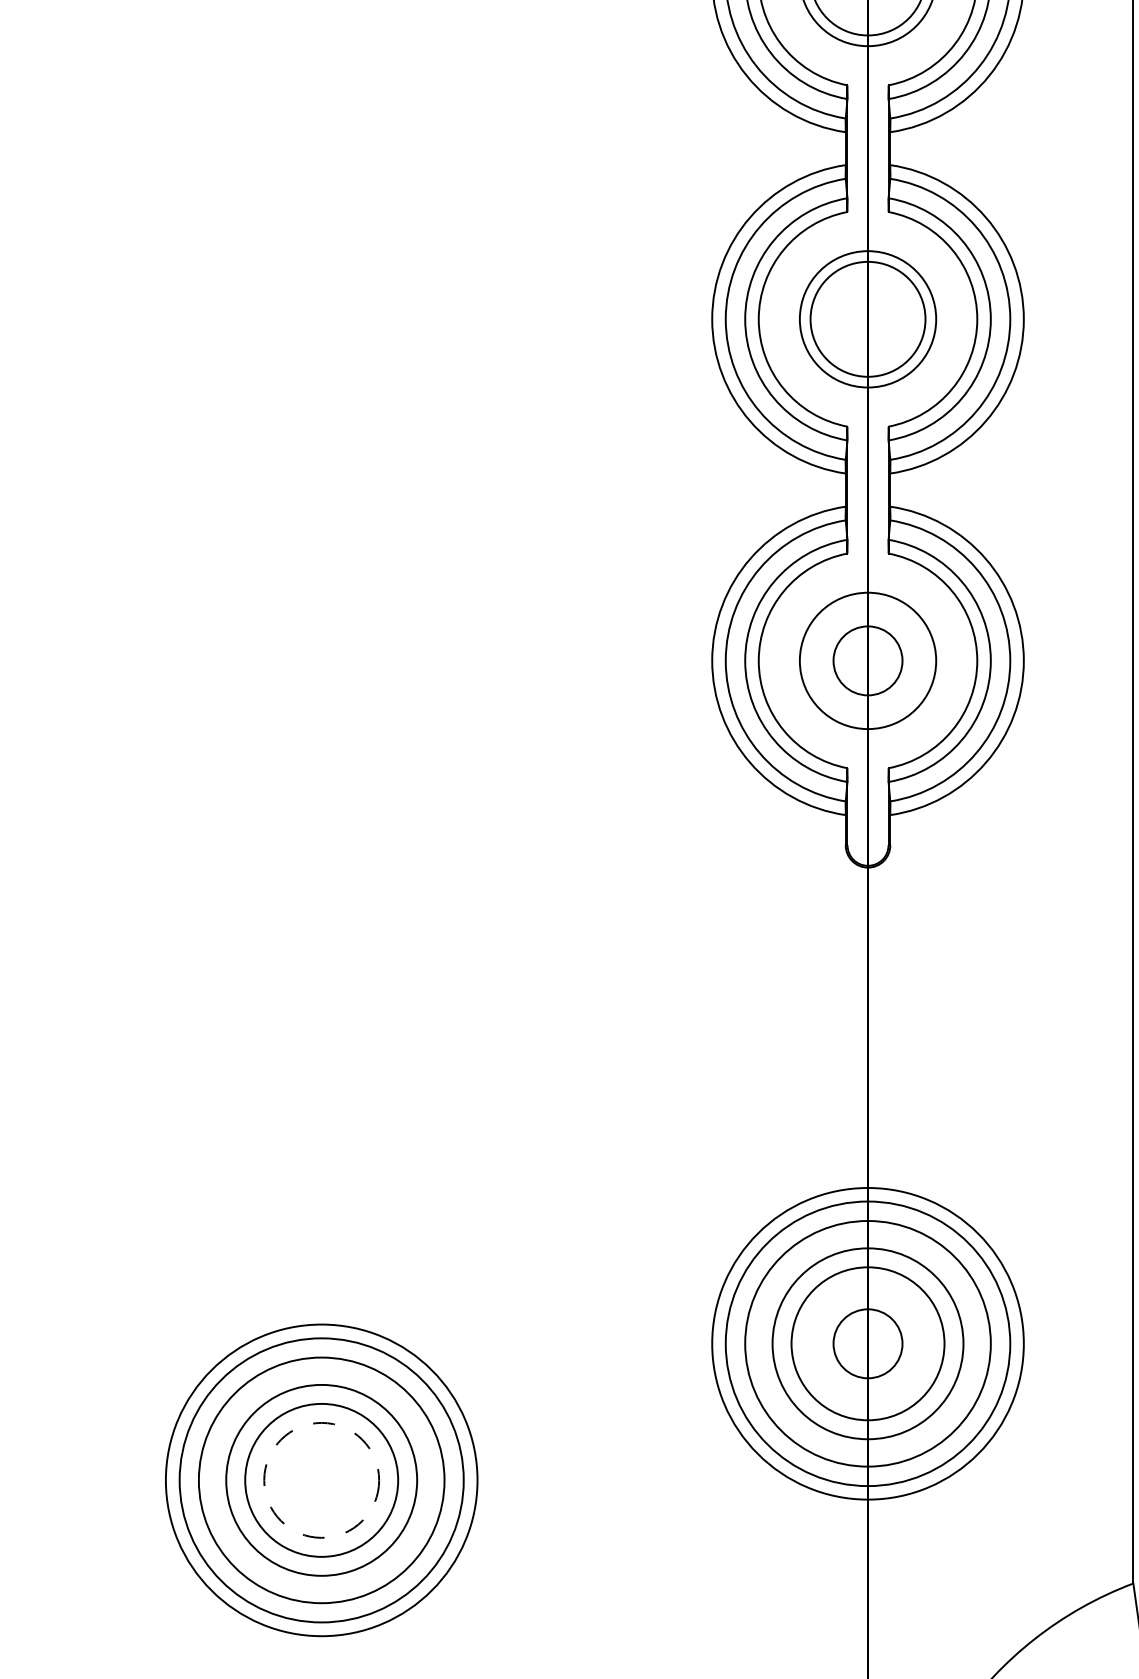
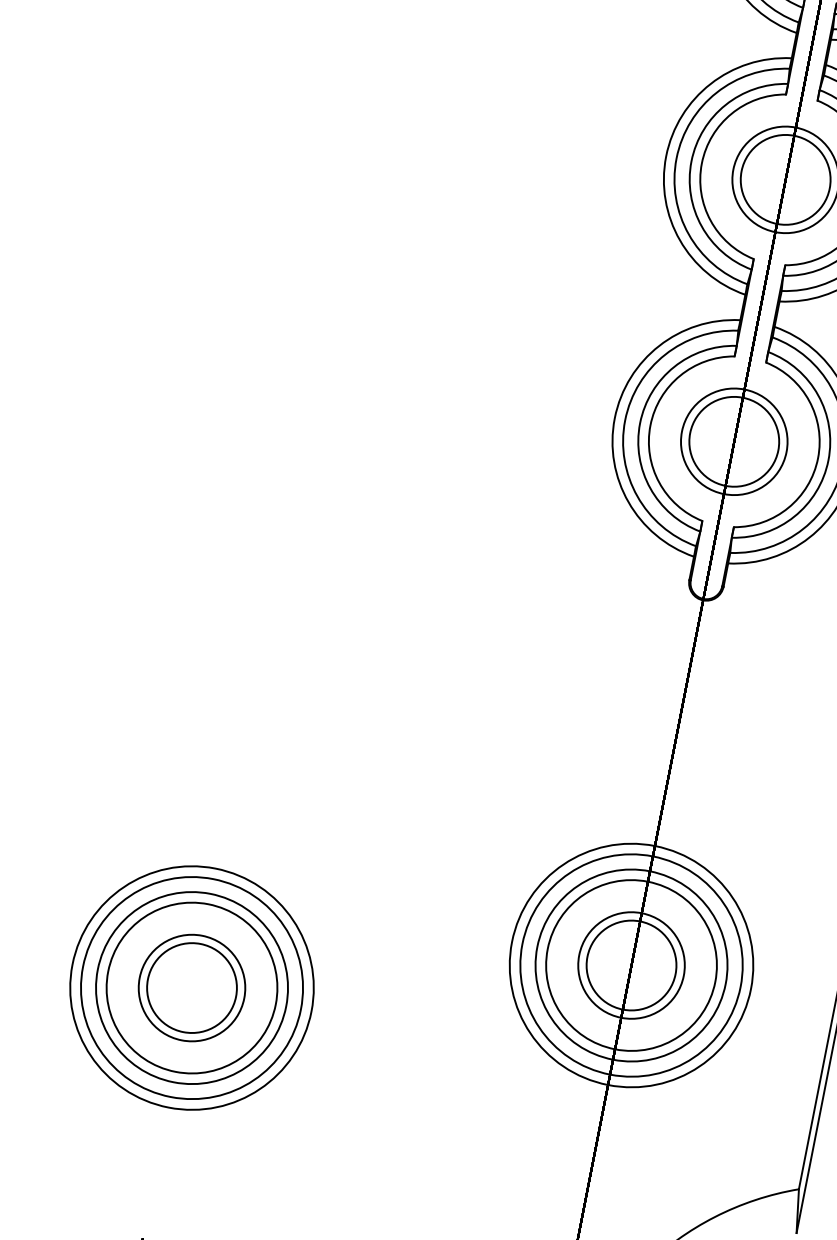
circle: (867, 660) -> (733, 441), size x1.67
circle: (867, 1343) -> (631, 965), size x0.71
circle: (867, 1343) -> (631, 965), size x1.43
circle: (867, 1343) -> (631, 965), size x1.67
circle: (321, 1479) -> (191, 987), dashed -> solid
circle: (321, 1480) -> (191, 988), size x0.71
circle: (321, 1480) -> (191, 988), size x1.43

